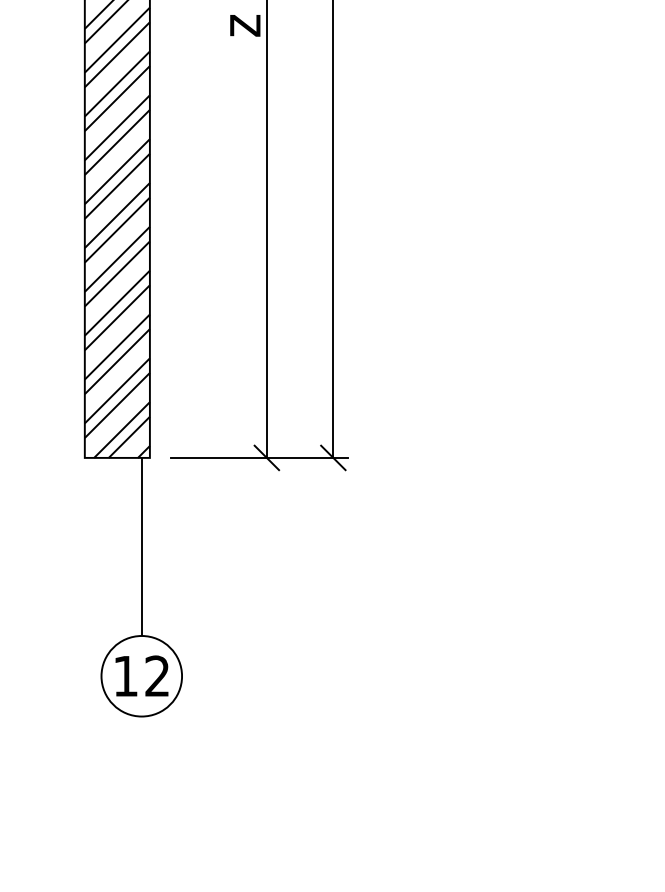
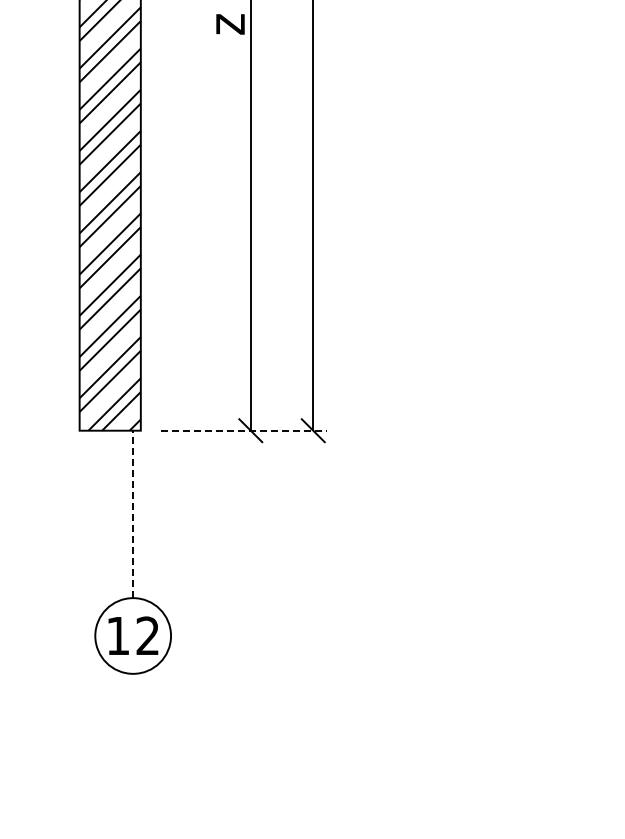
line: (259, 457) -> (243, 430), solid -> dashed
line: (142, 547) -> (133, 514), solid -> dashed

